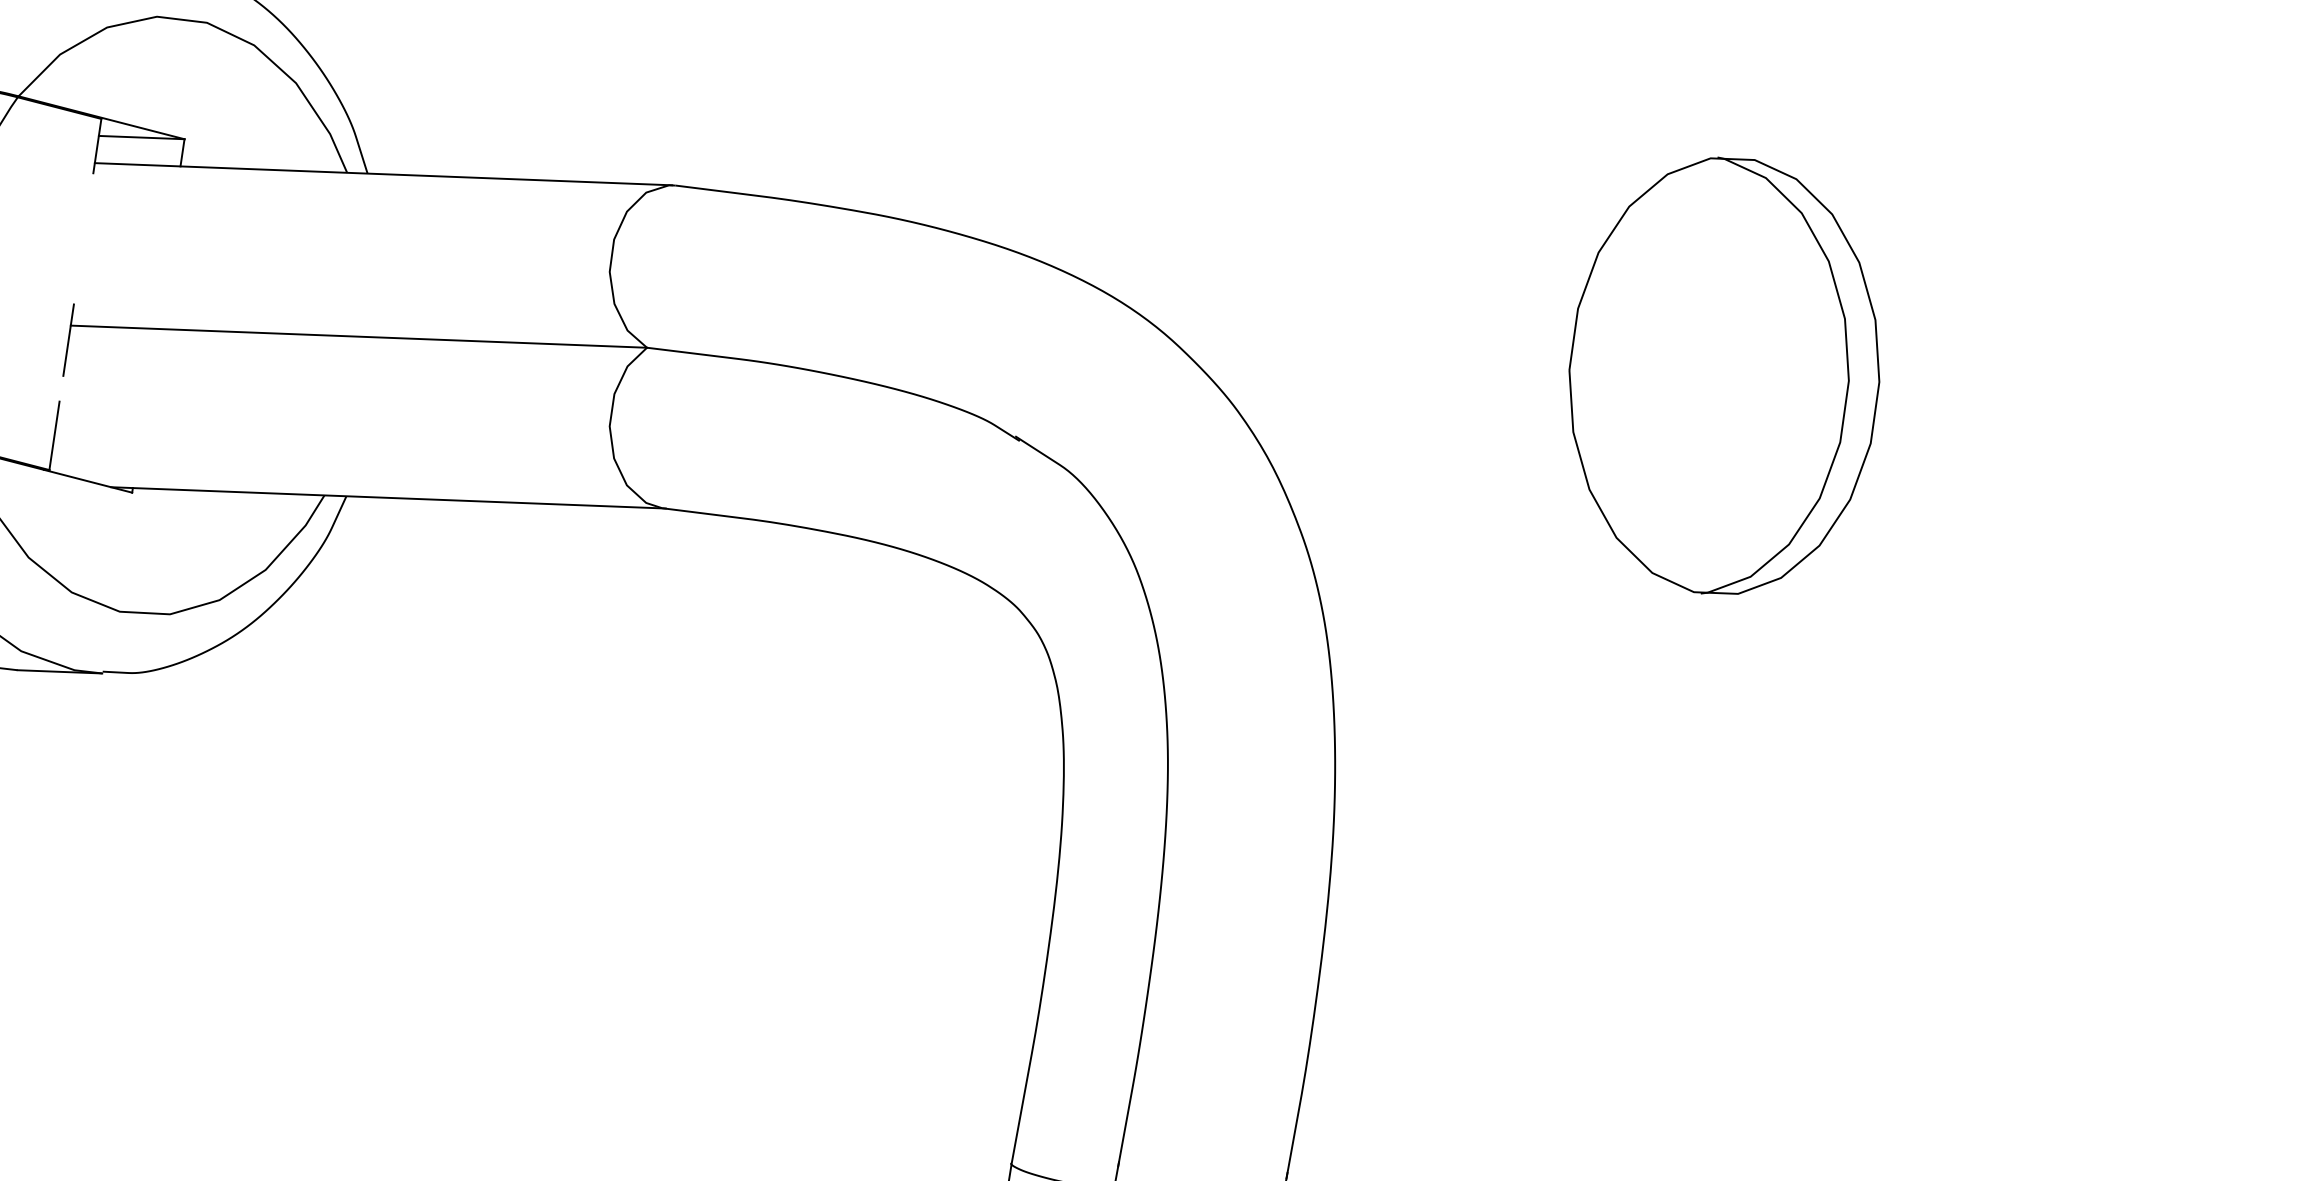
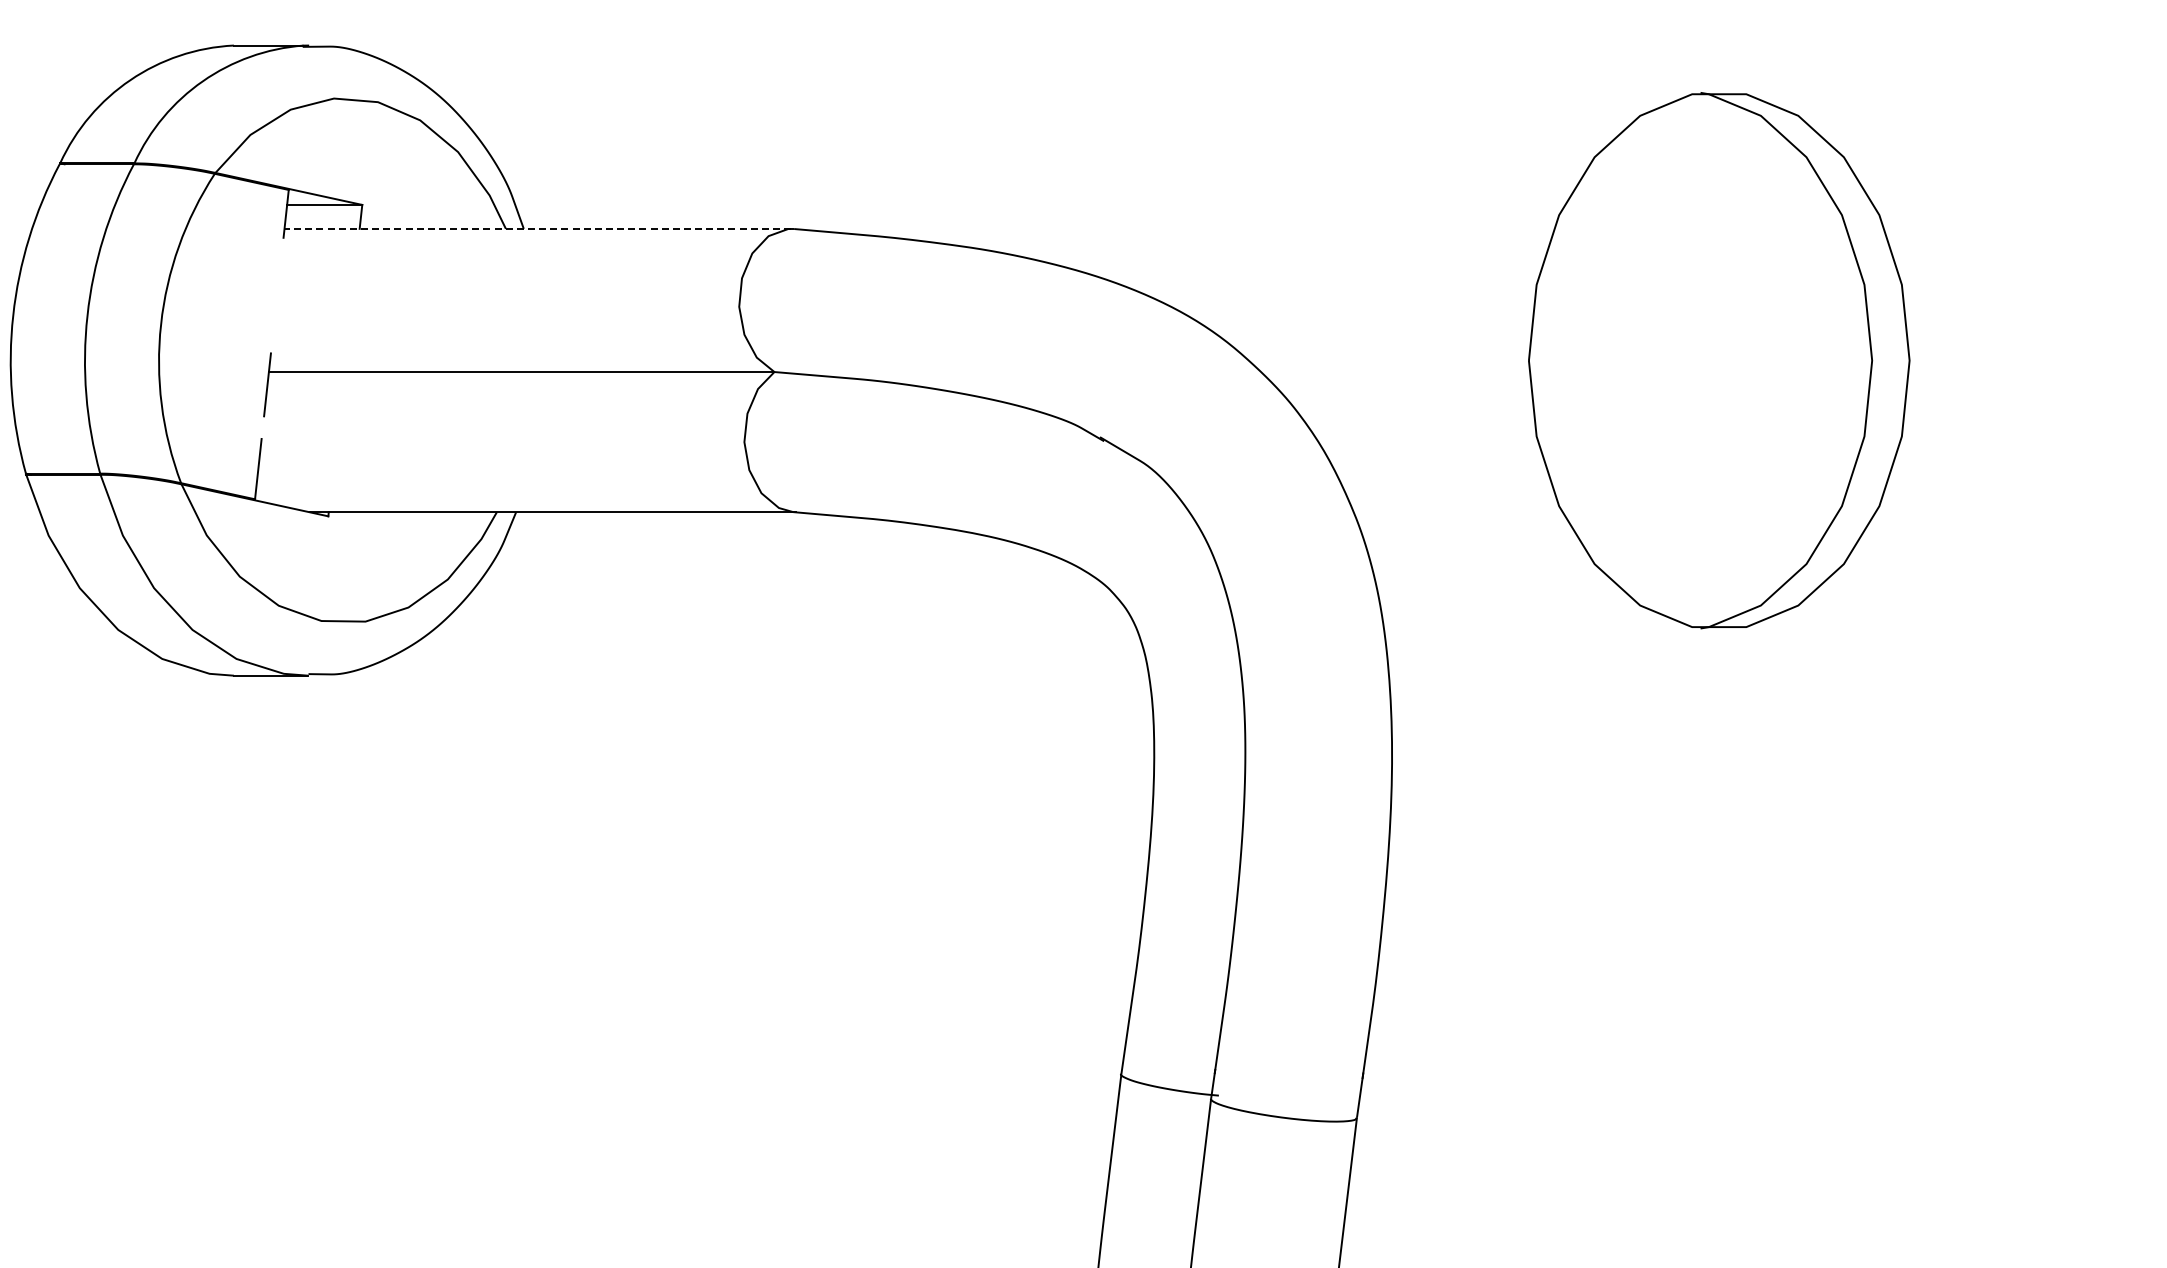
line: (383, 173) -> (537, 228), solid -> dashed
part: (1723, 375) -> (1718, 360), size x1.4

